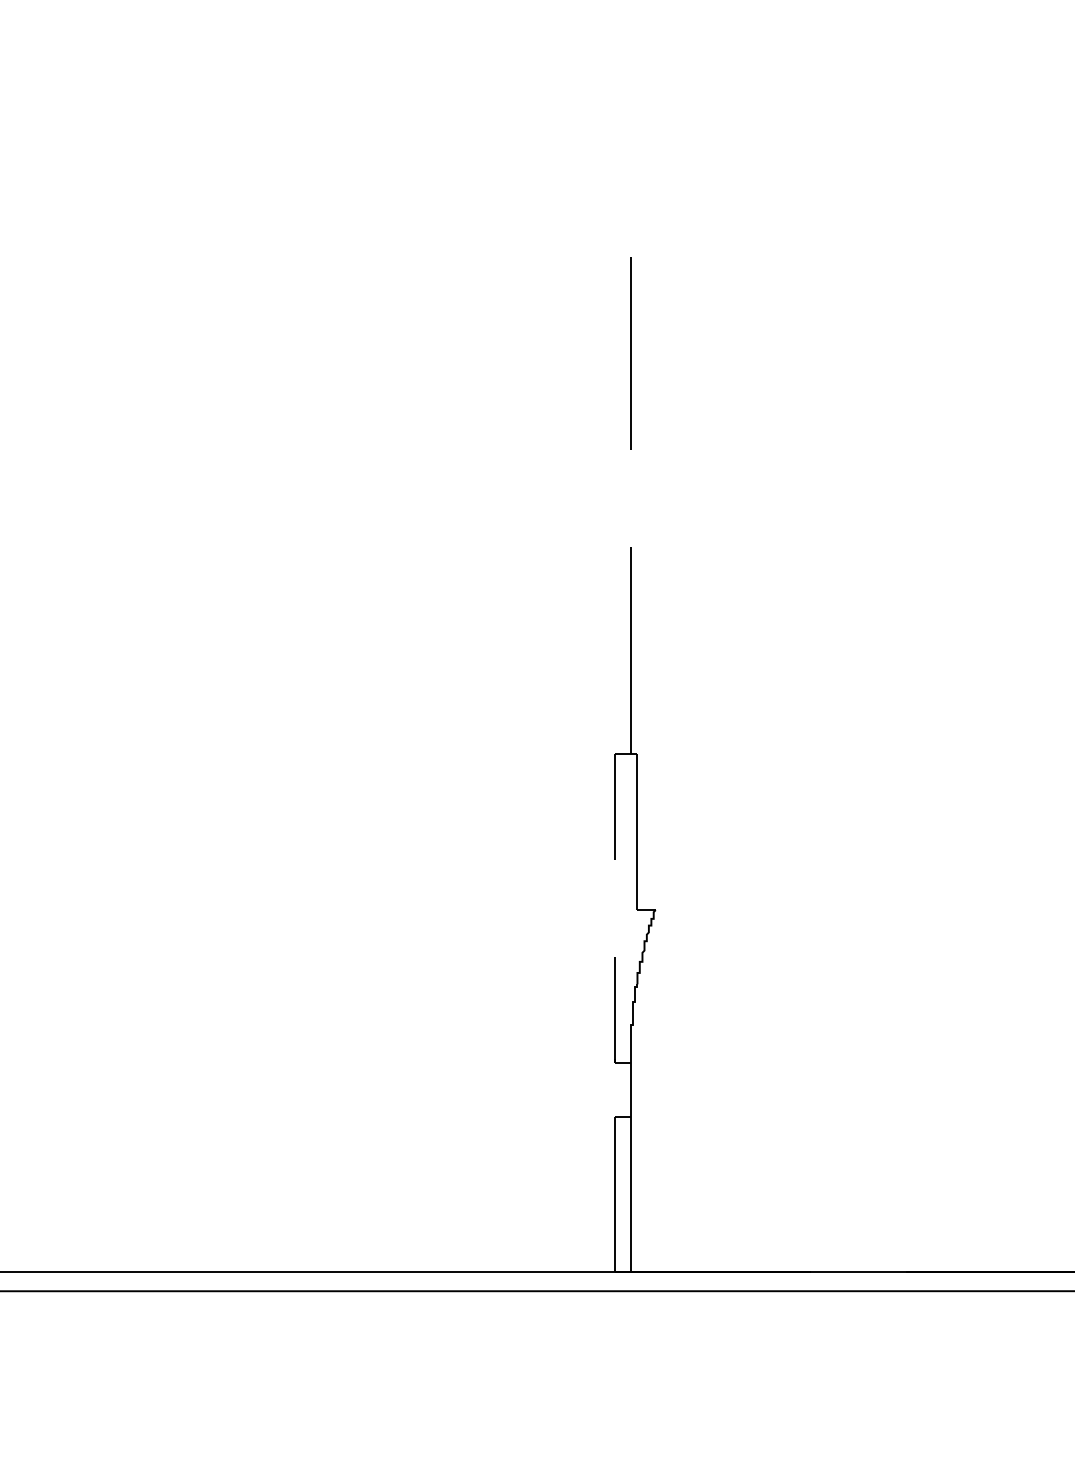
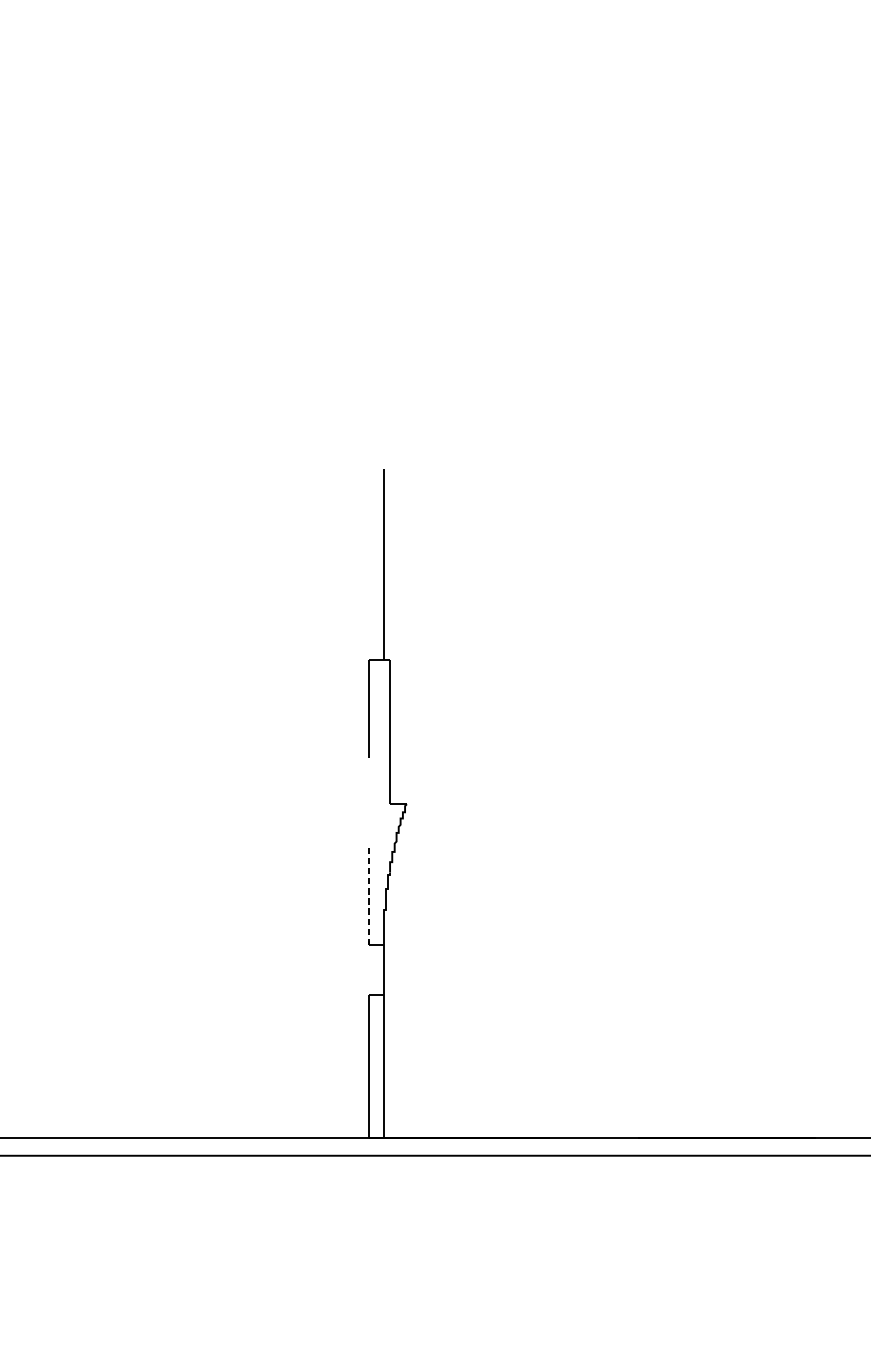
line: (630, 353) -> (383, 290), removed
line: (615, 1010) -> (369, 896), solid -> dashed

